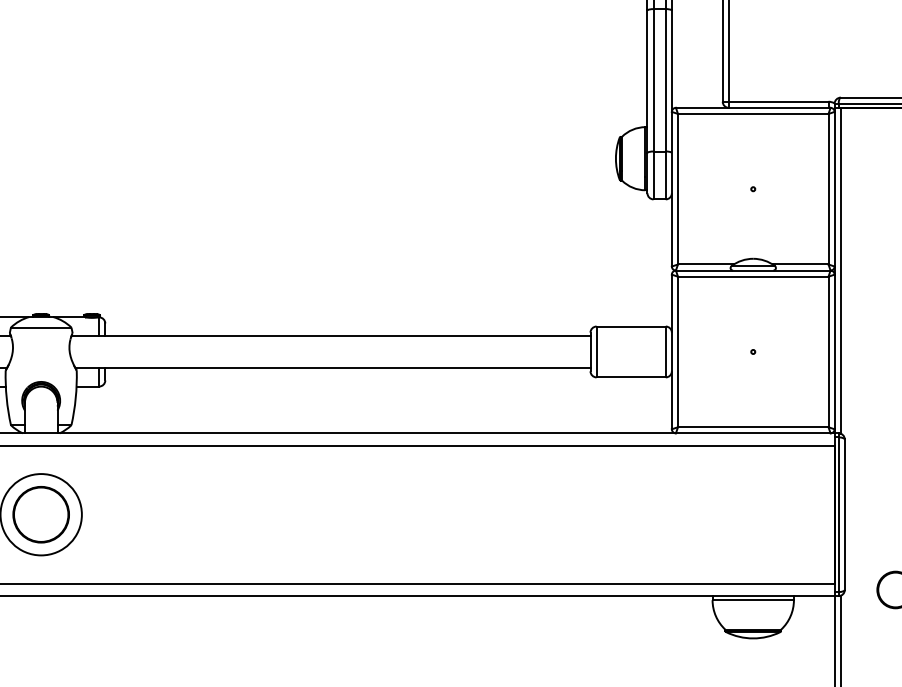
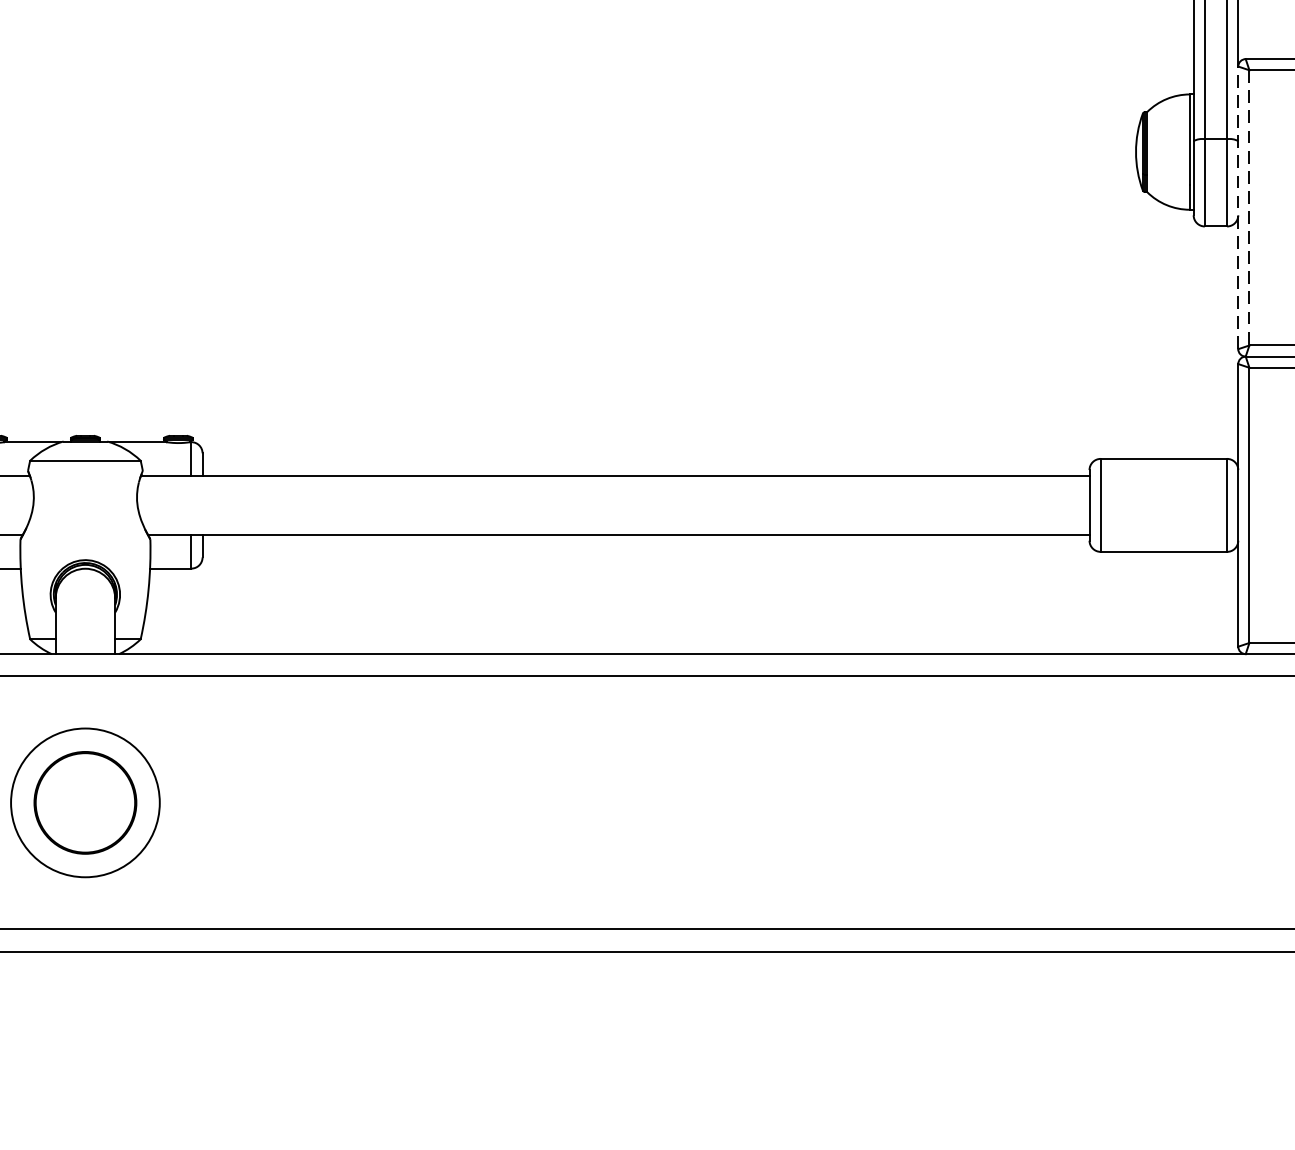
line: (671, 188) -> (1237, 206), solid -> dashed
line: (677, 189) -> (1248, 208), solid -> dashed

